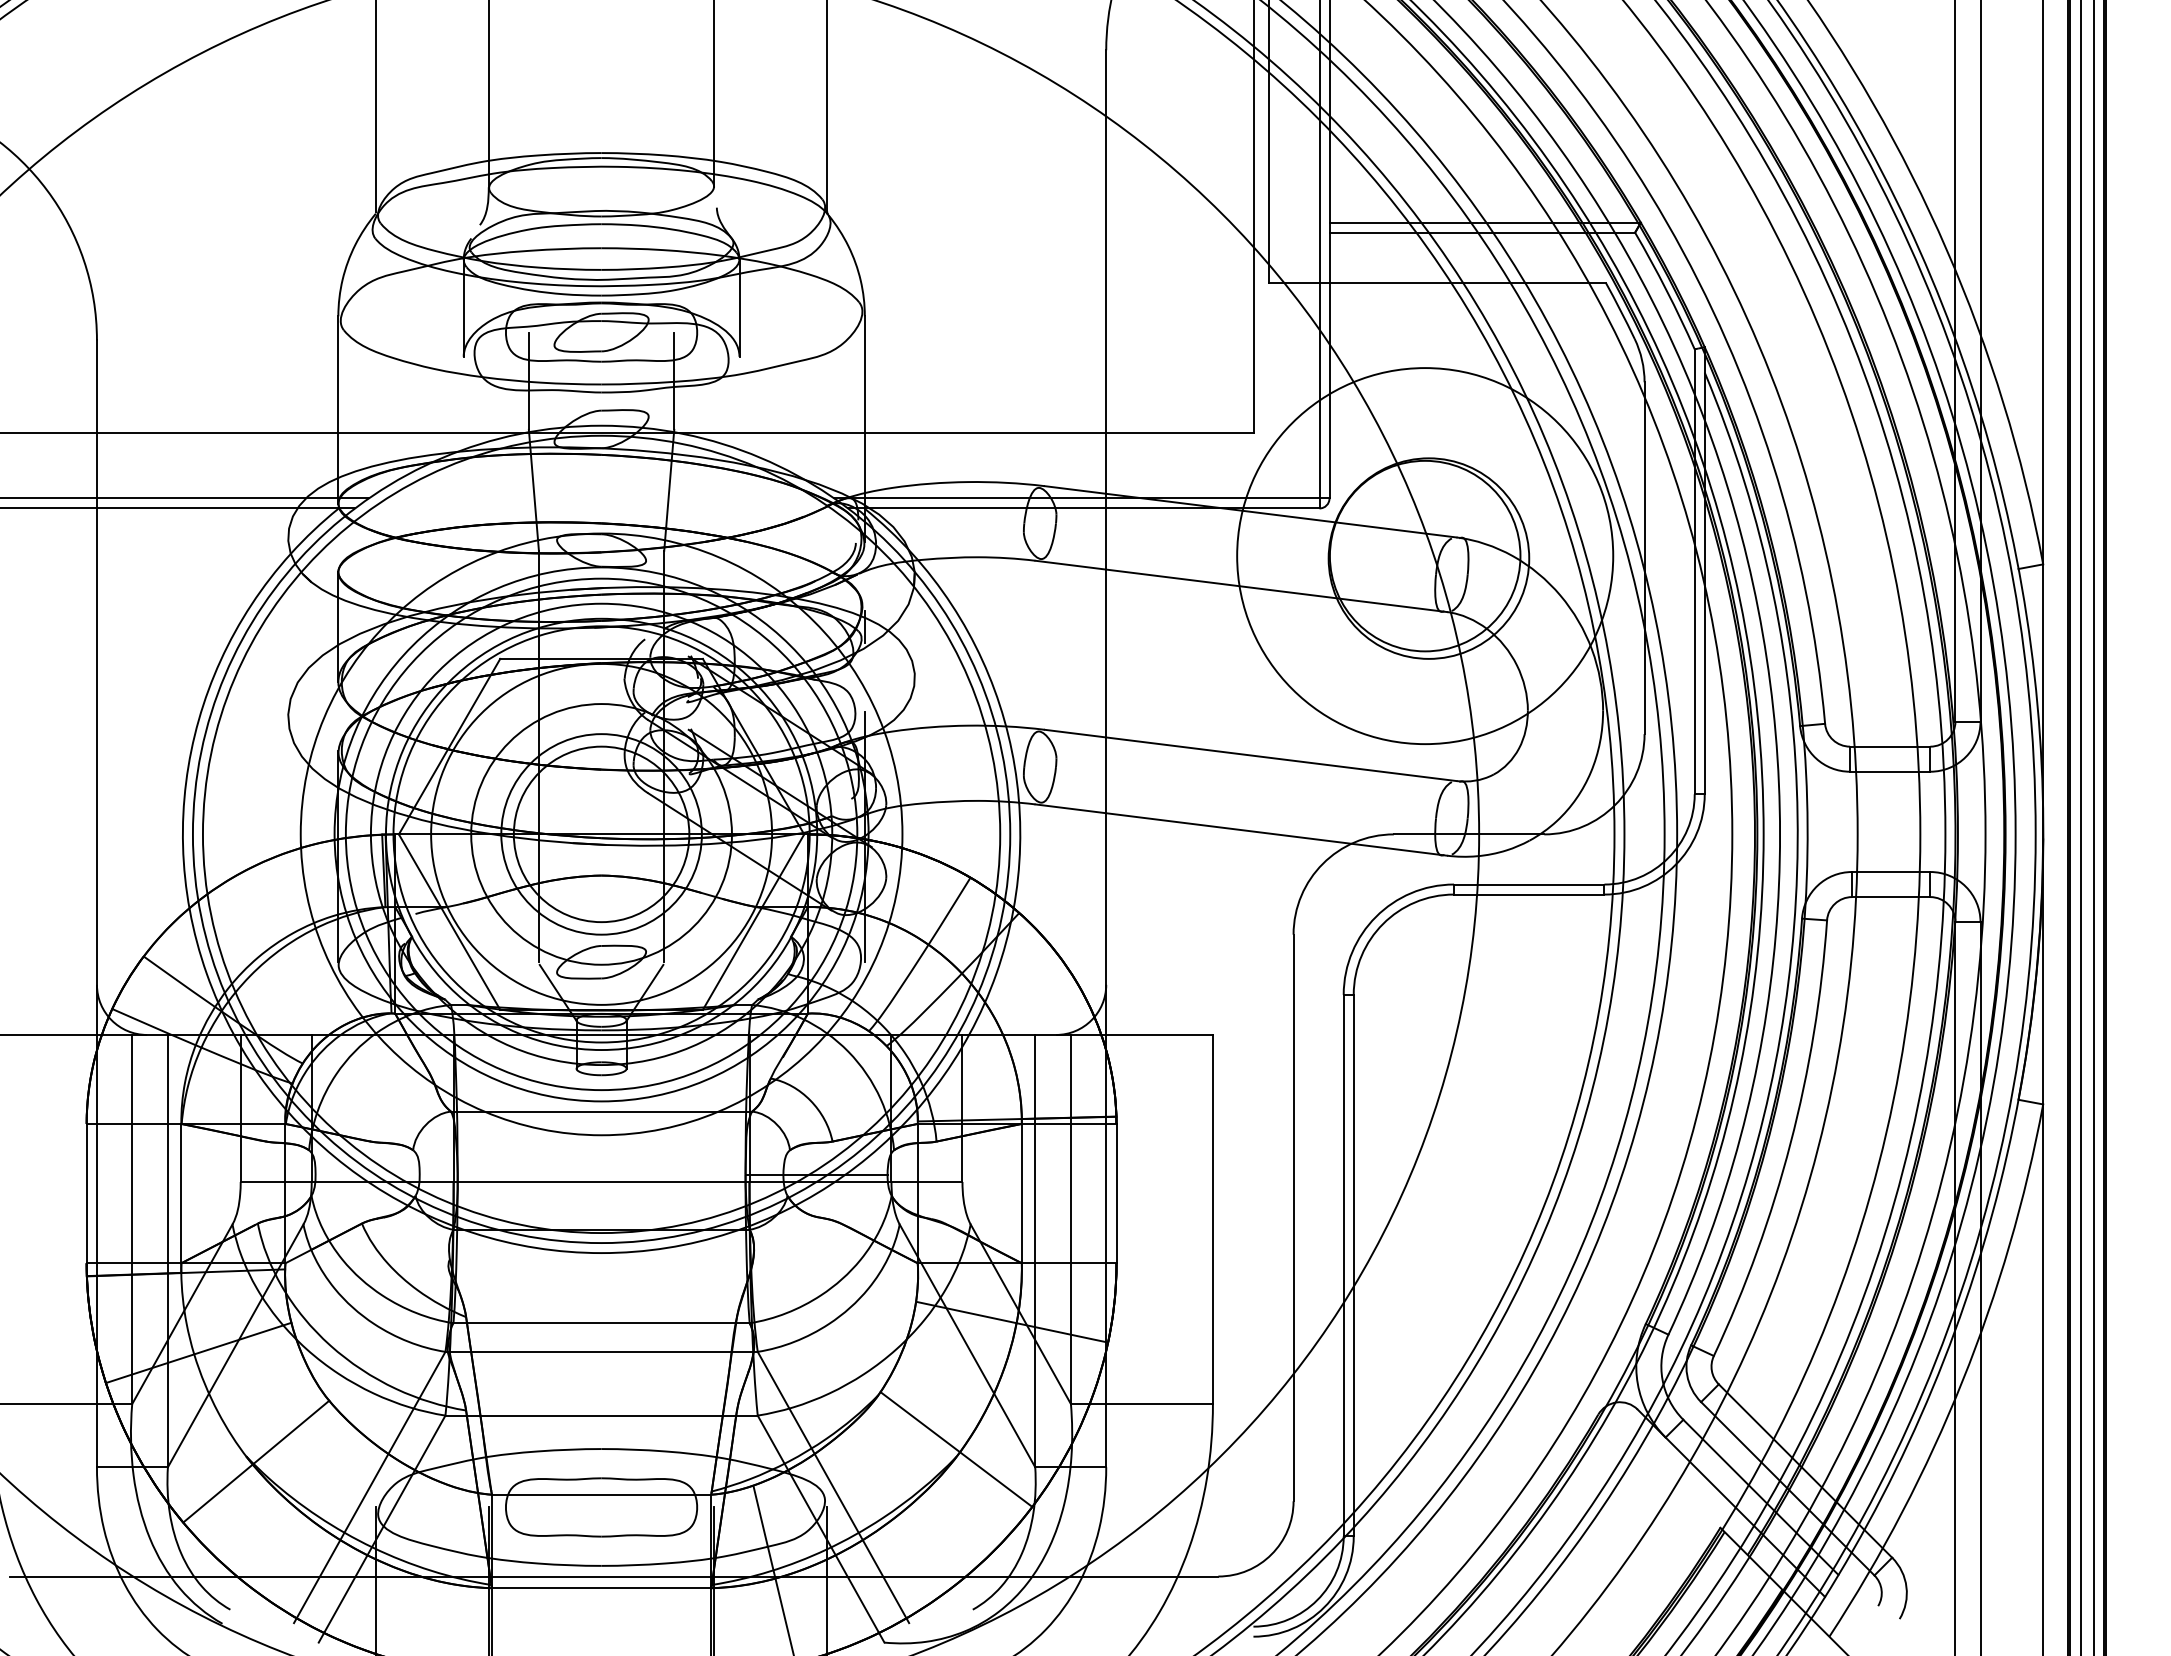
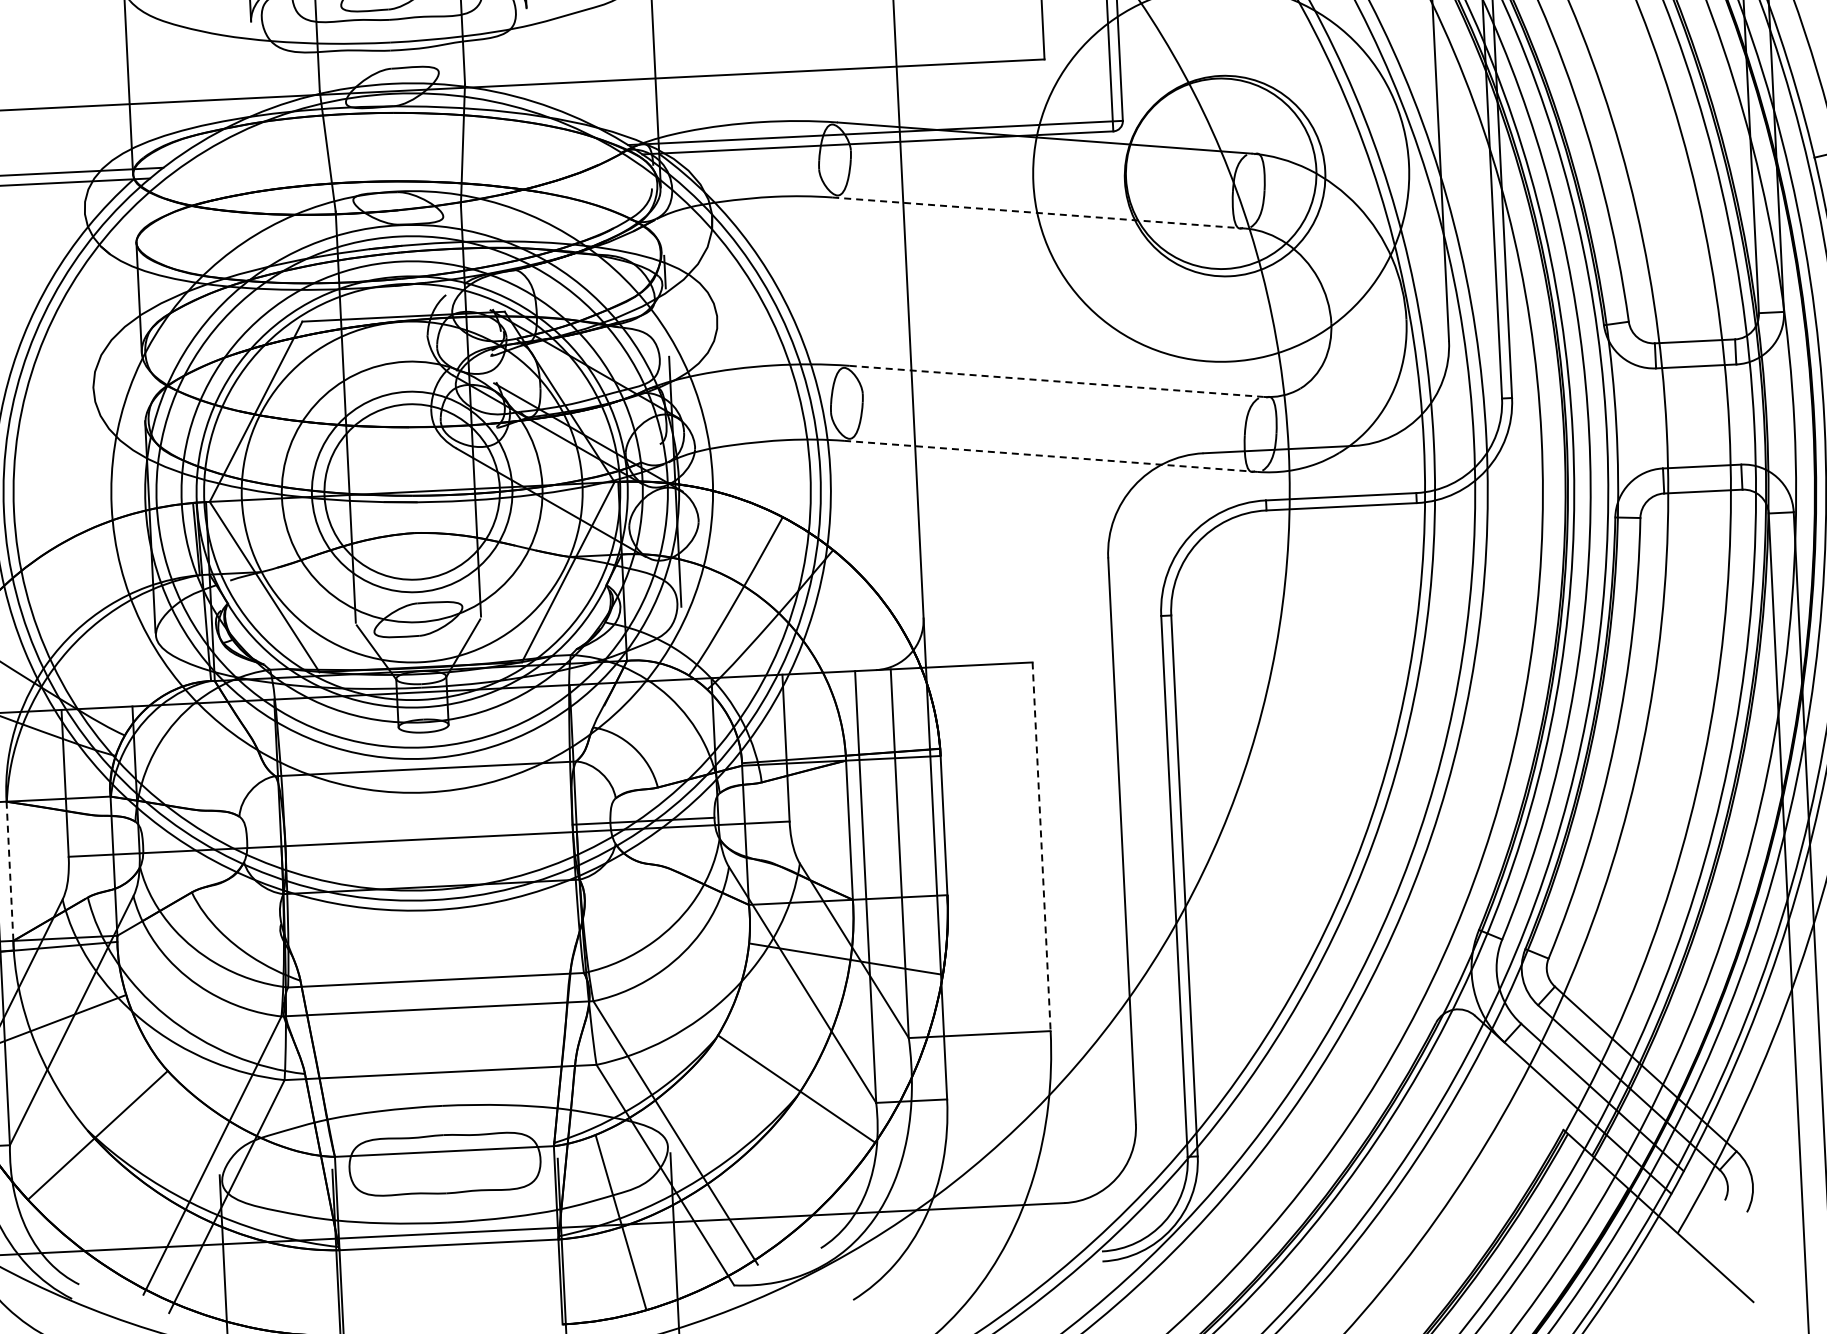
line: (1241, 586) -> (1039, 213), solid -> dashed
line: (1251, 755) -> (1057, 381), solid -> dashed
line: (1241, 830) -> (1051, 456), solid -> dashed
line: (181, 1193) -> (10, 871), solid -> dashed
line: (1212, 1219) -> (1041, 846), solid -> dashed

